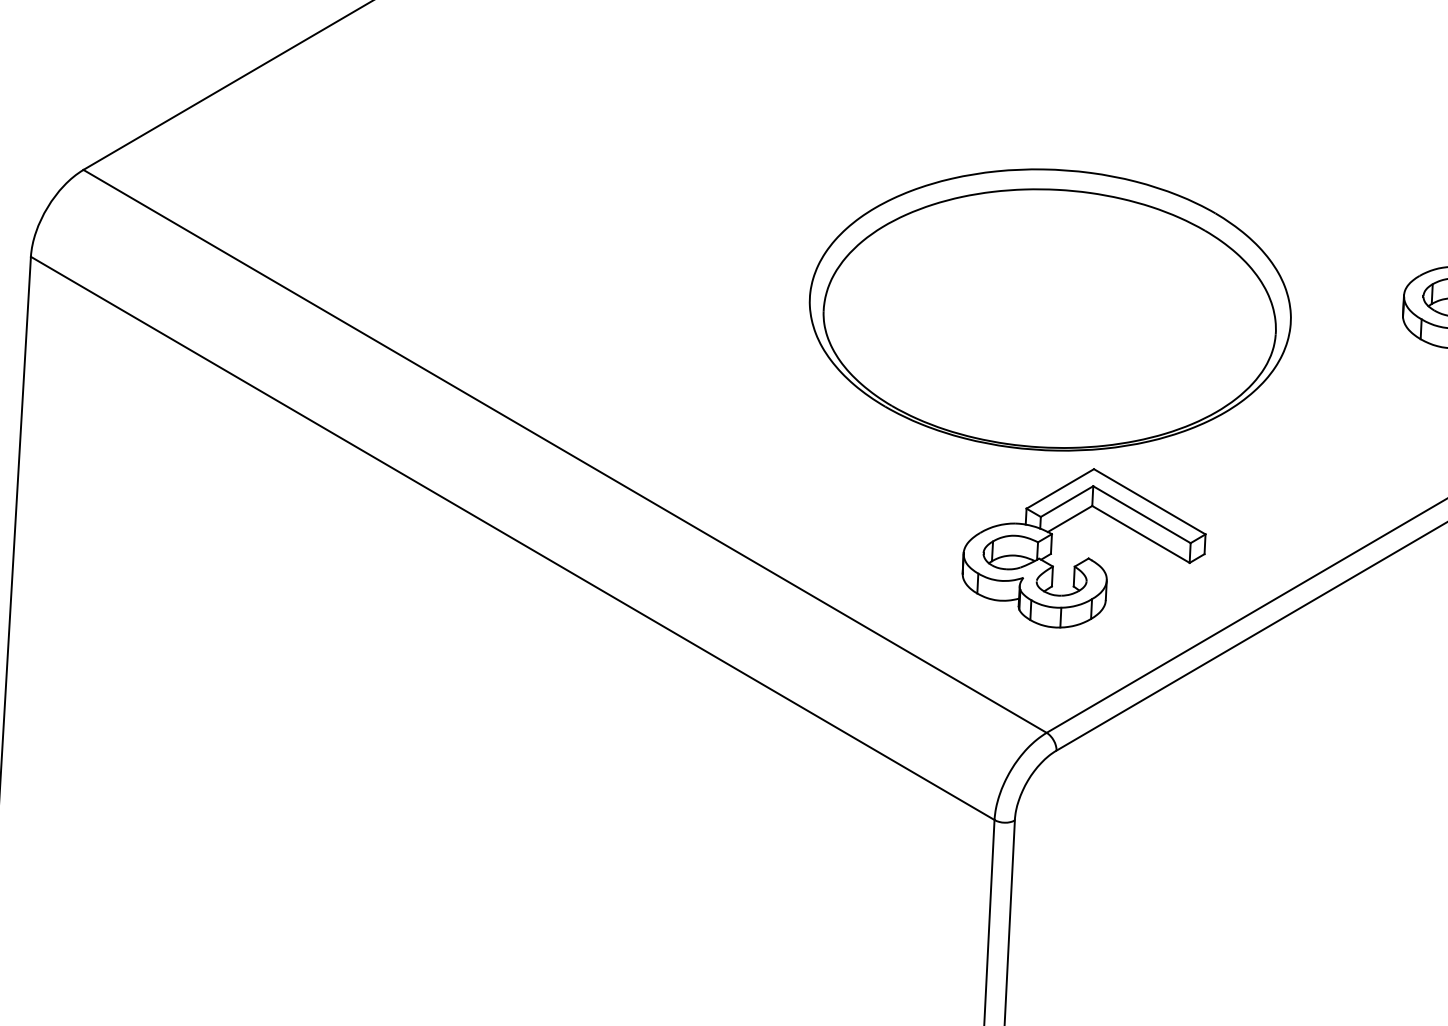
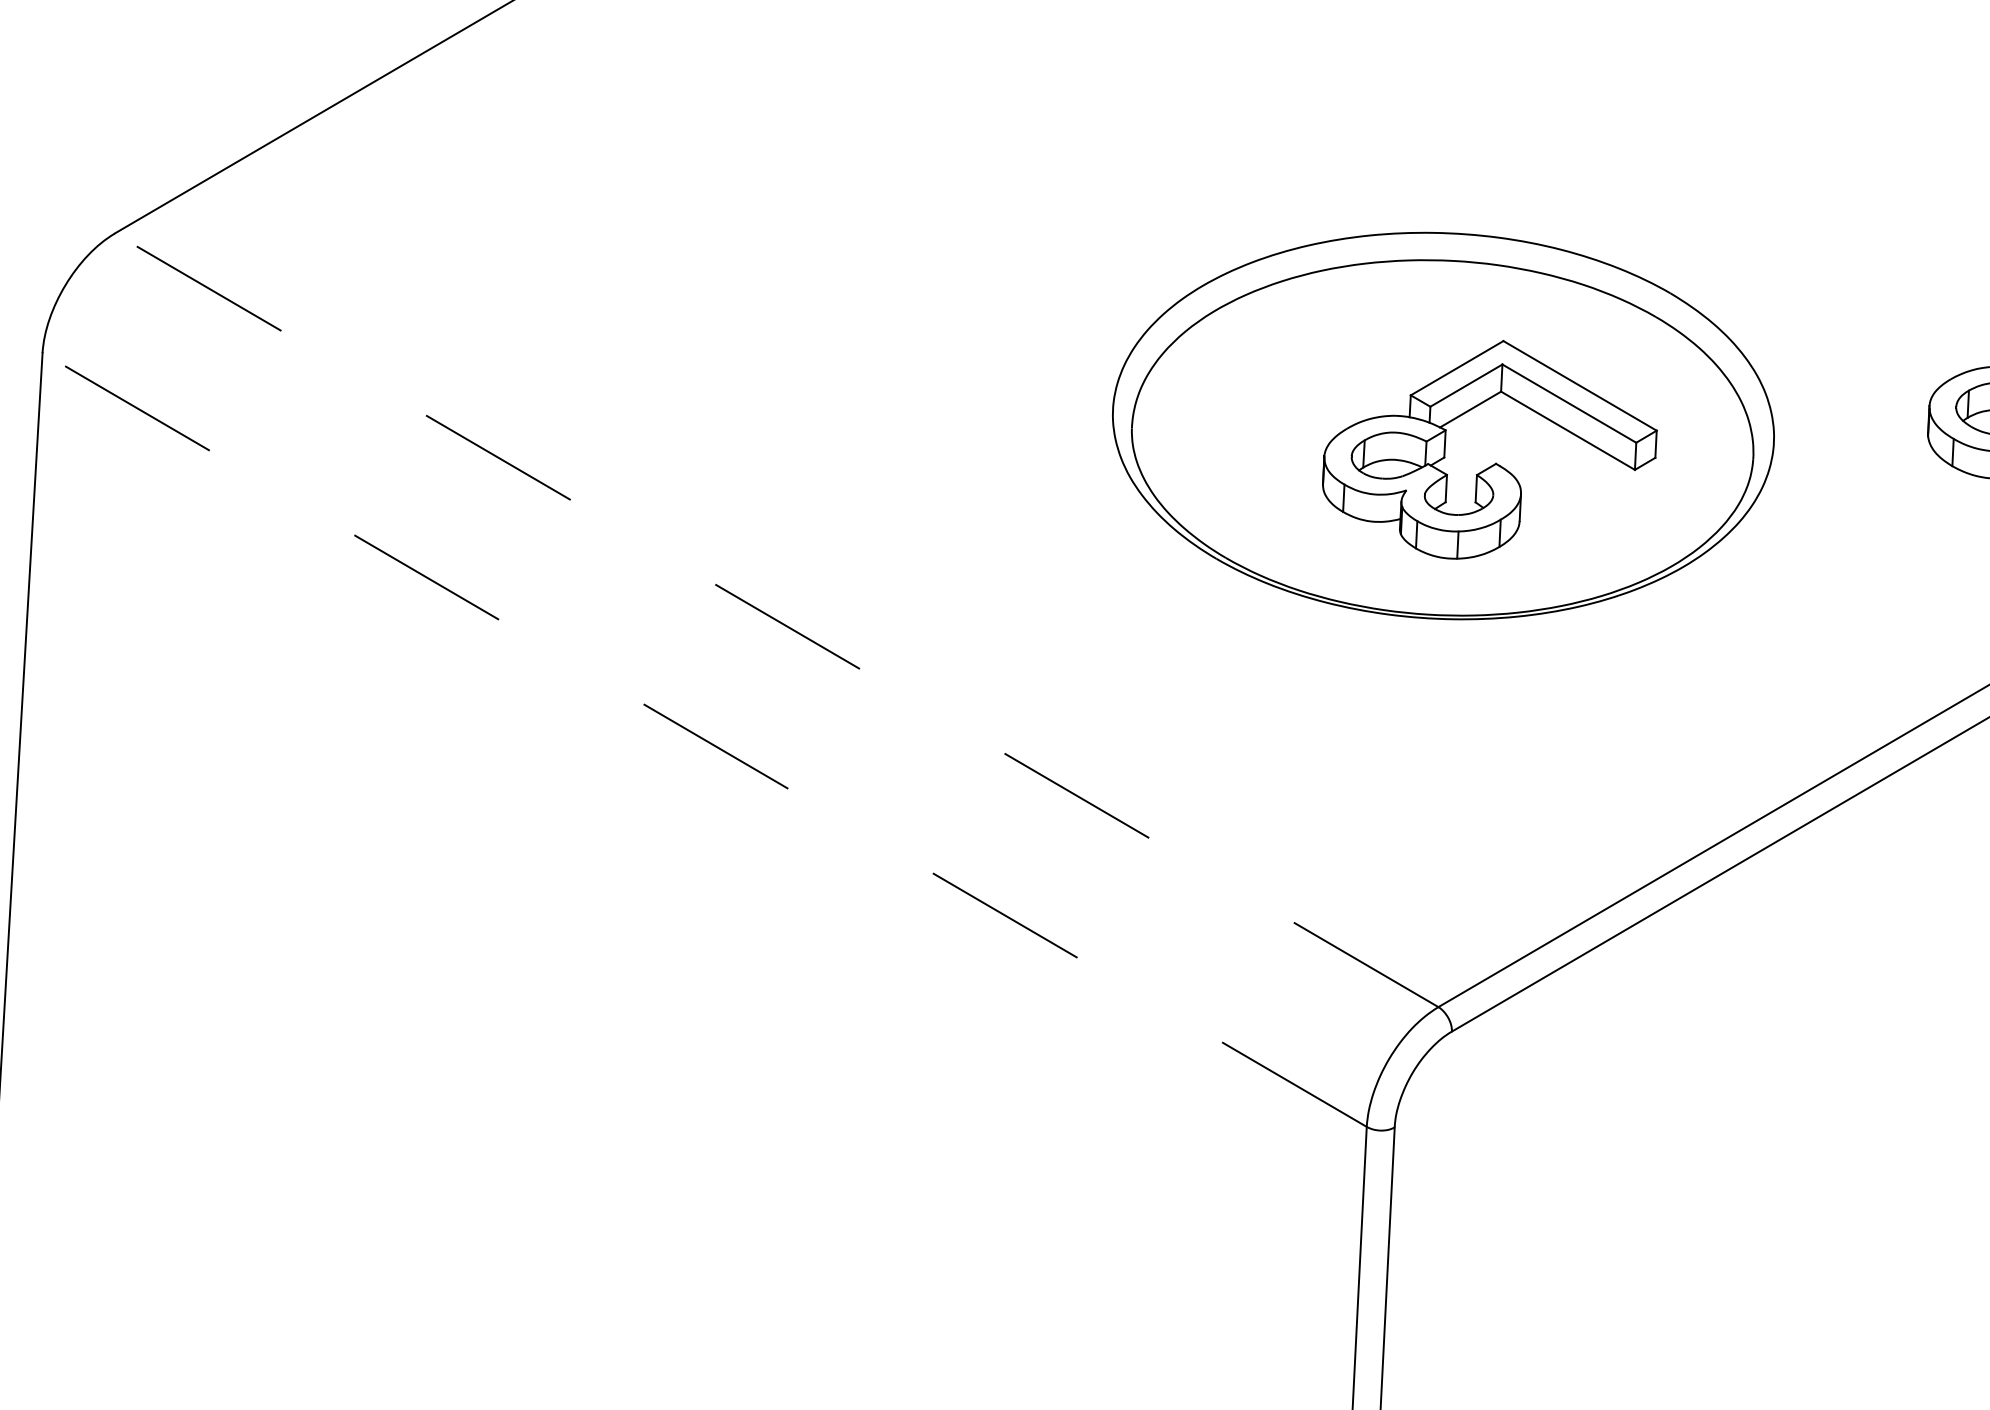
line: (565, 451) -> (777, 620), solid -> dashed
line: (512, 538) -> (704, 740), solid -> dashed
part: (1088, 557) -> (1495, 462), moved

